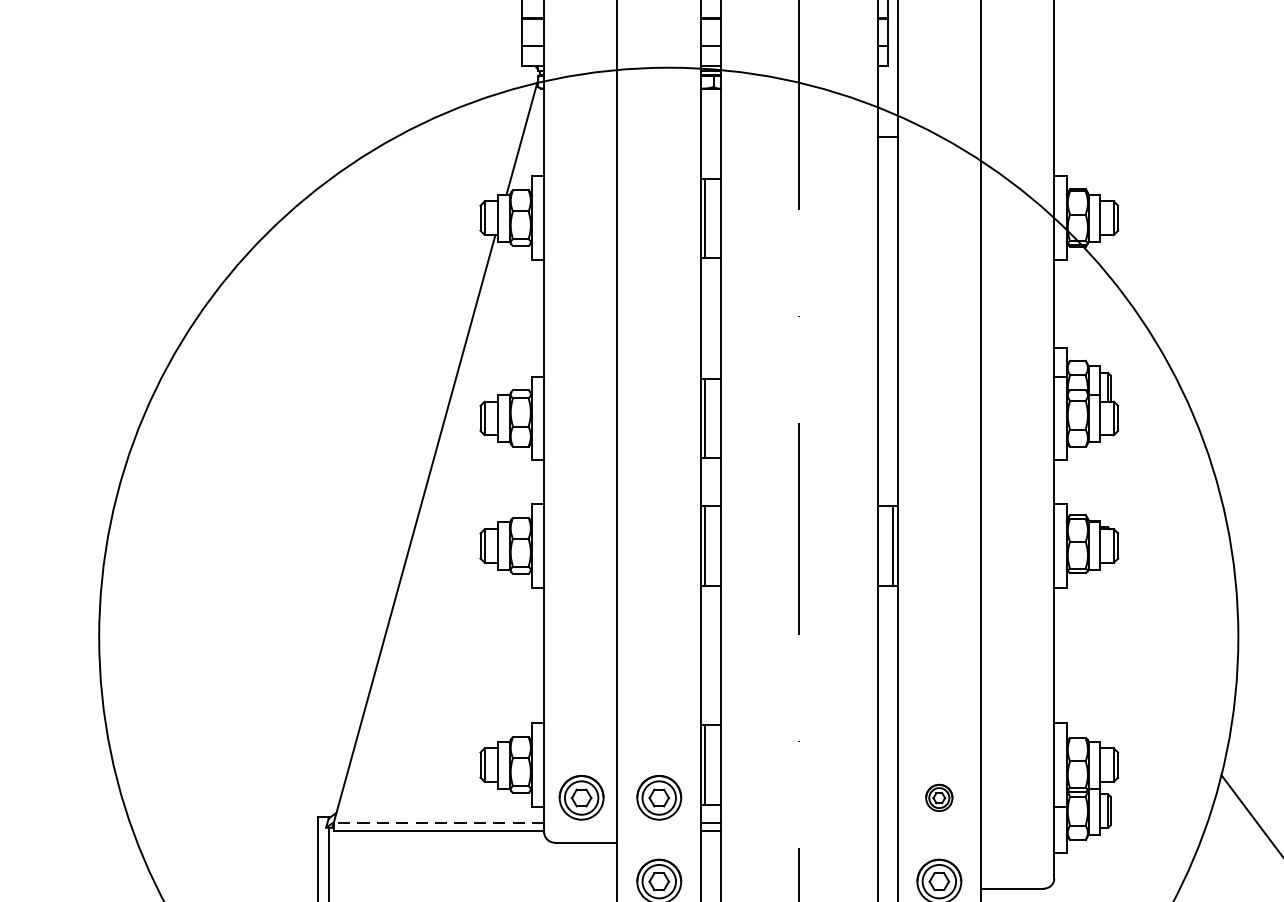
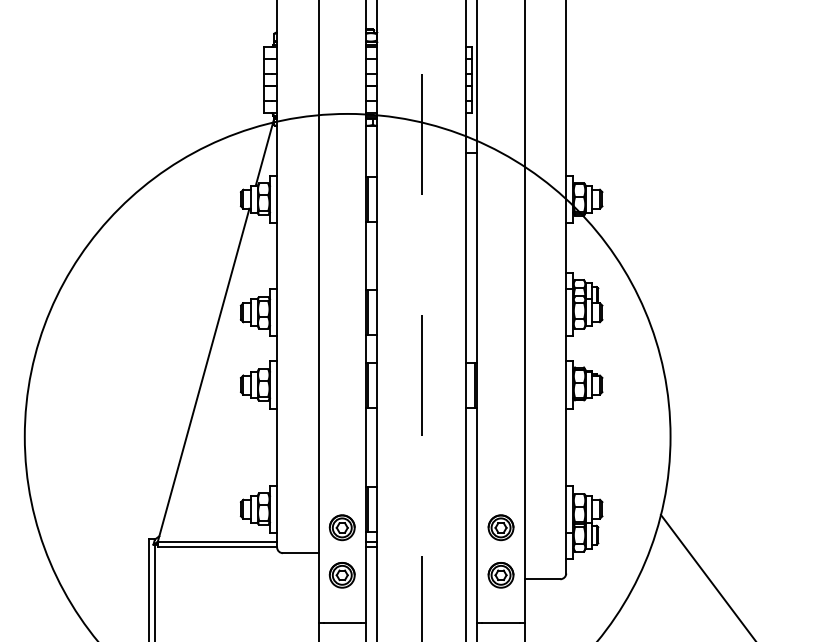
part: (580, 797) -> (297, 527), removed
part: (938, 797) -> (500, 527), size x1.67
line: (439, 822) -> (217, 541), dashed -> solid

